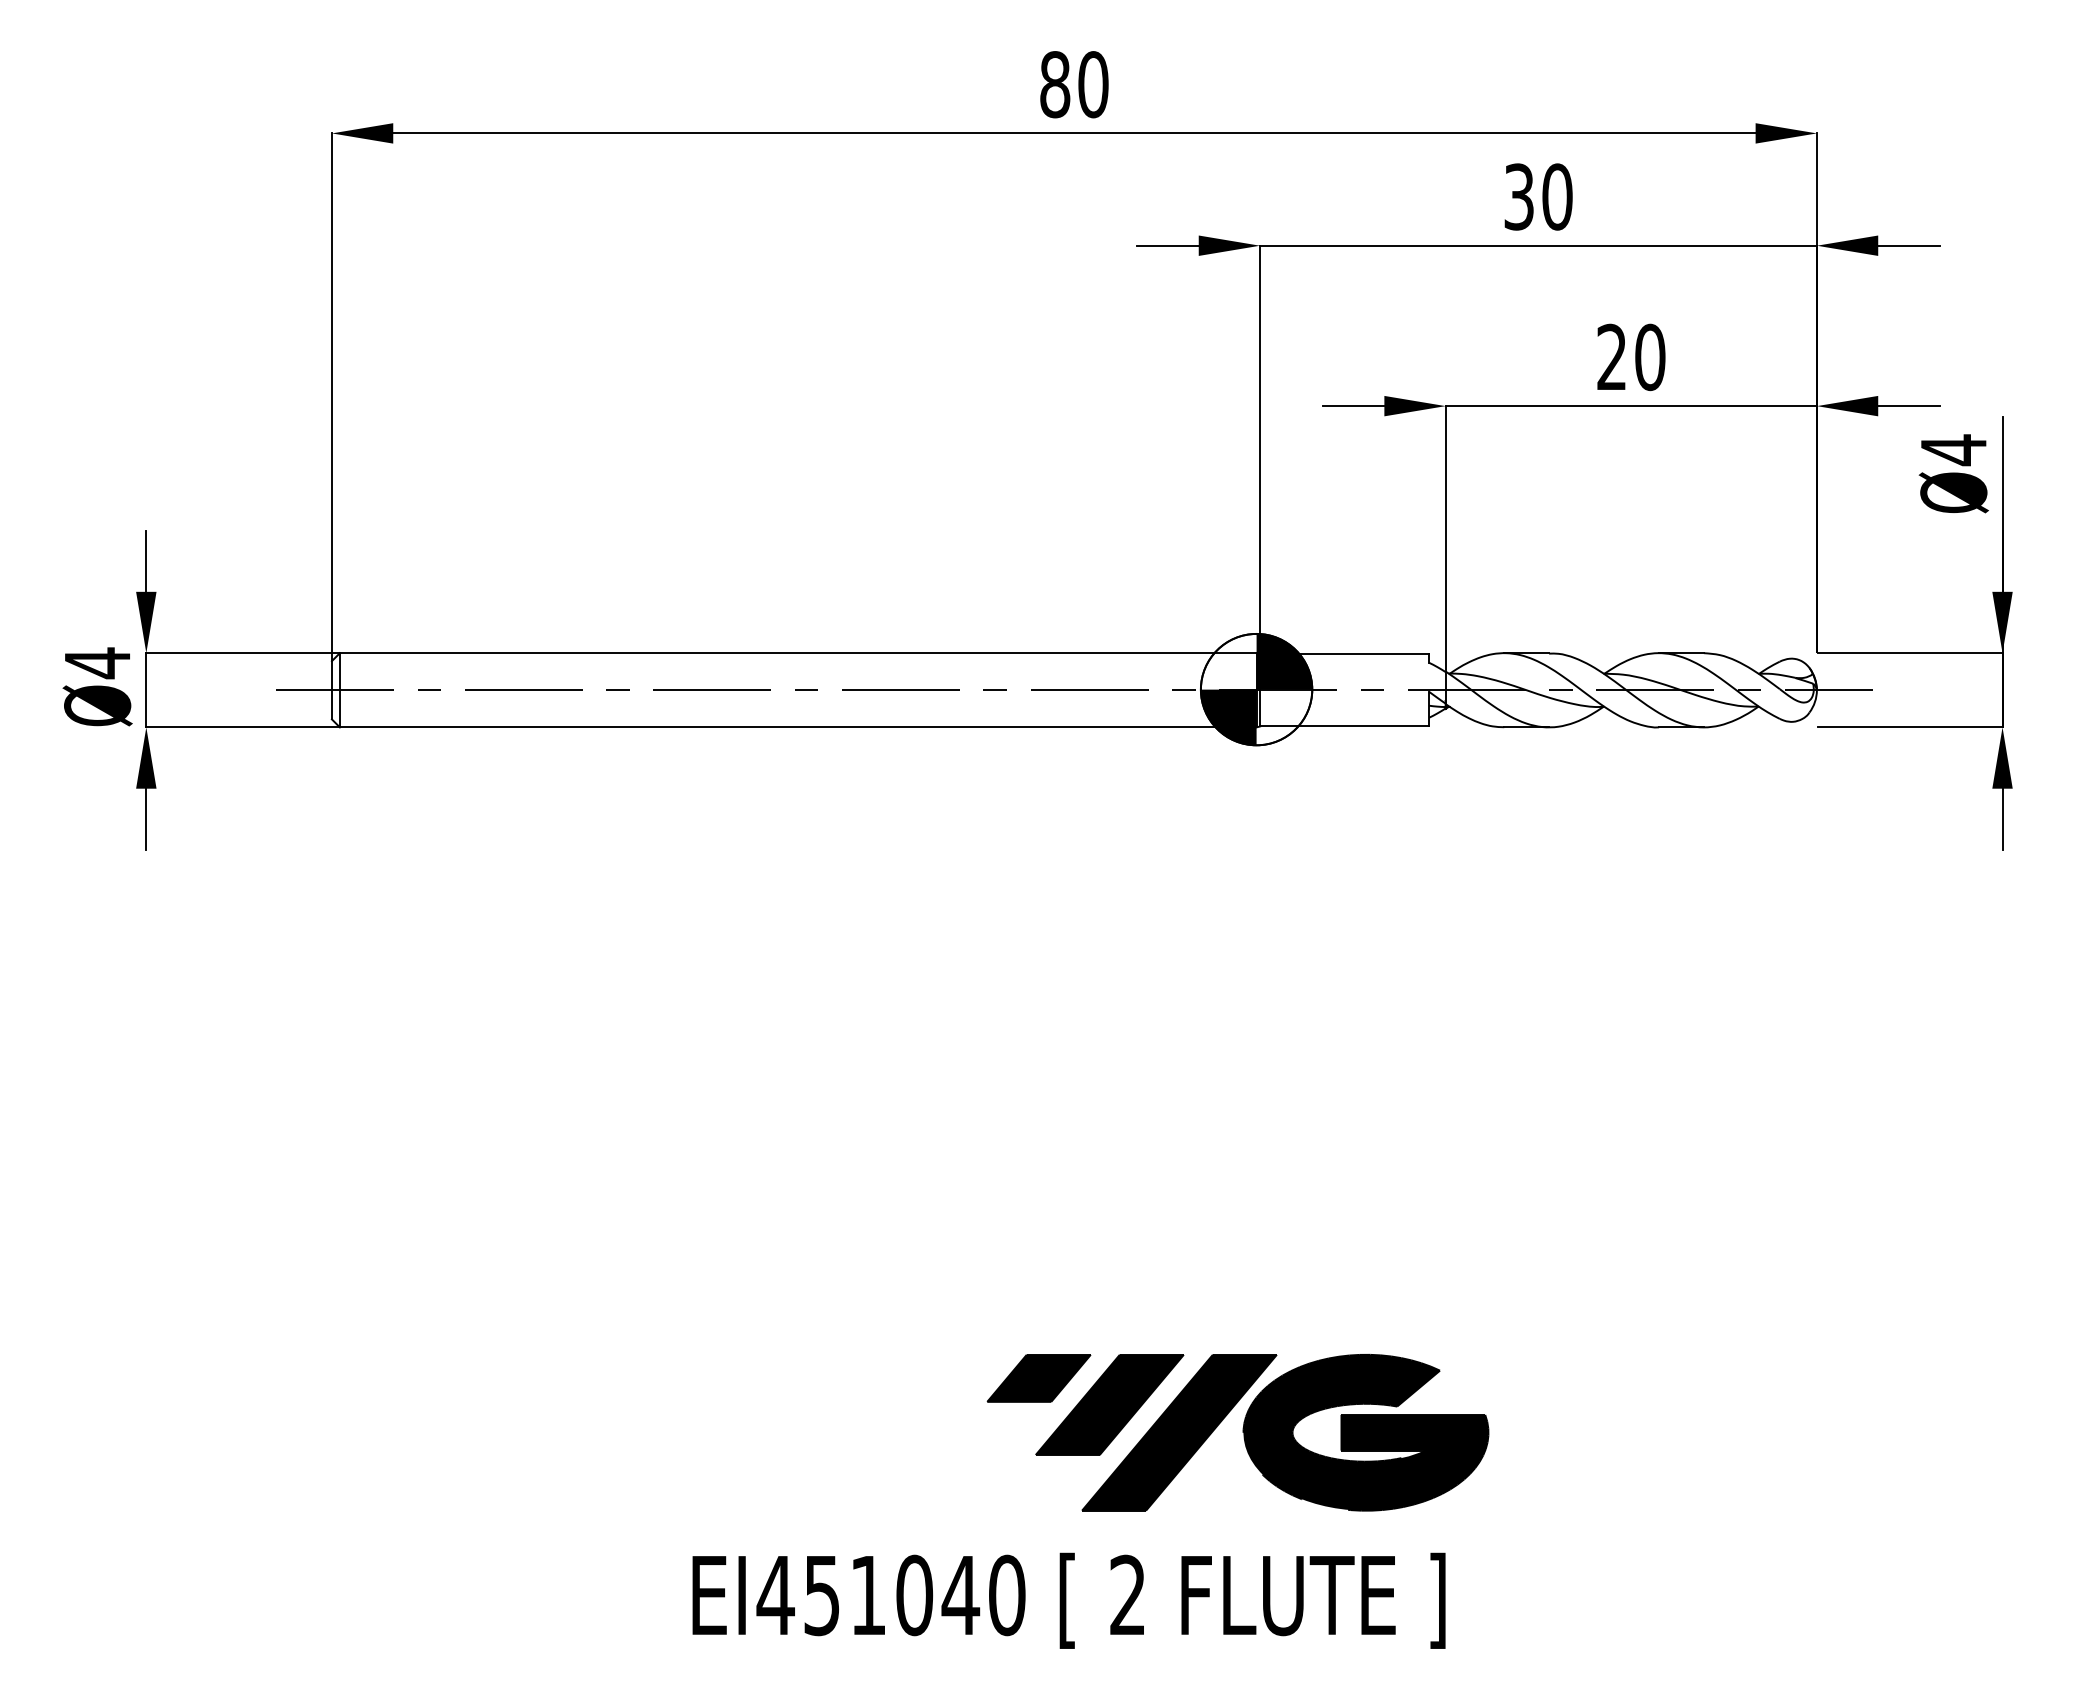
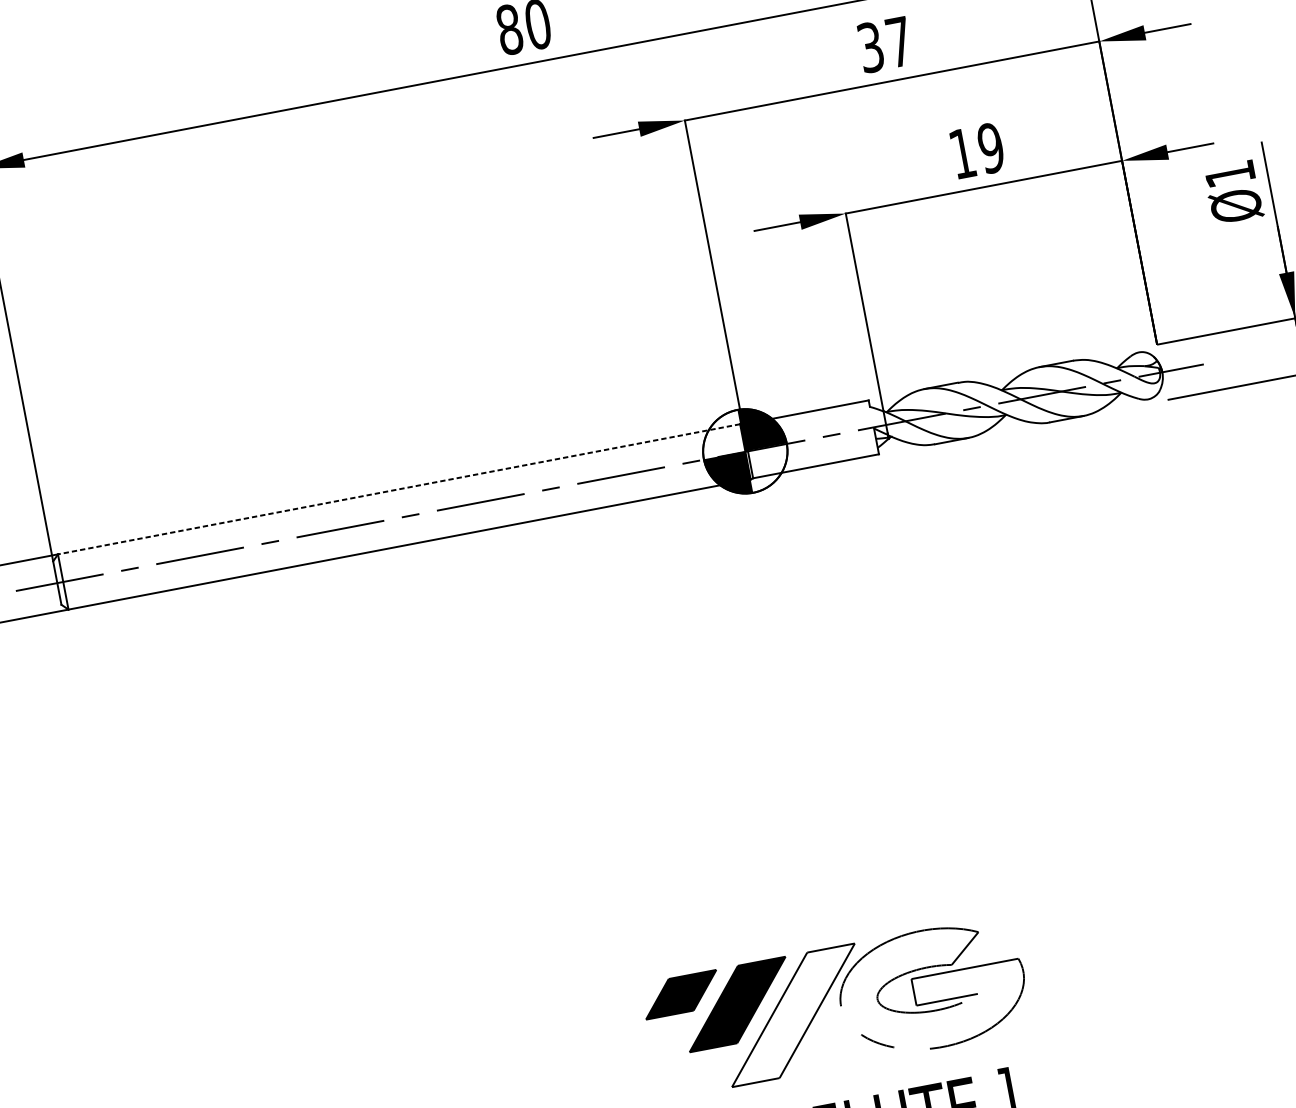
text: (1557, 196) -> (899, 41), 30 -> 37
text: (1631, 357) -> (977, 150), 20 -> 19
text: (1953, 450) -> (1230, 174), Ø4 -> Ø1
line: (797, 653) -> (398, 489), solid -> dashed
fill: (1179, 1432) -> (793, 1015), removed
fill: (1365, 1432) -> (931, 988), removed

